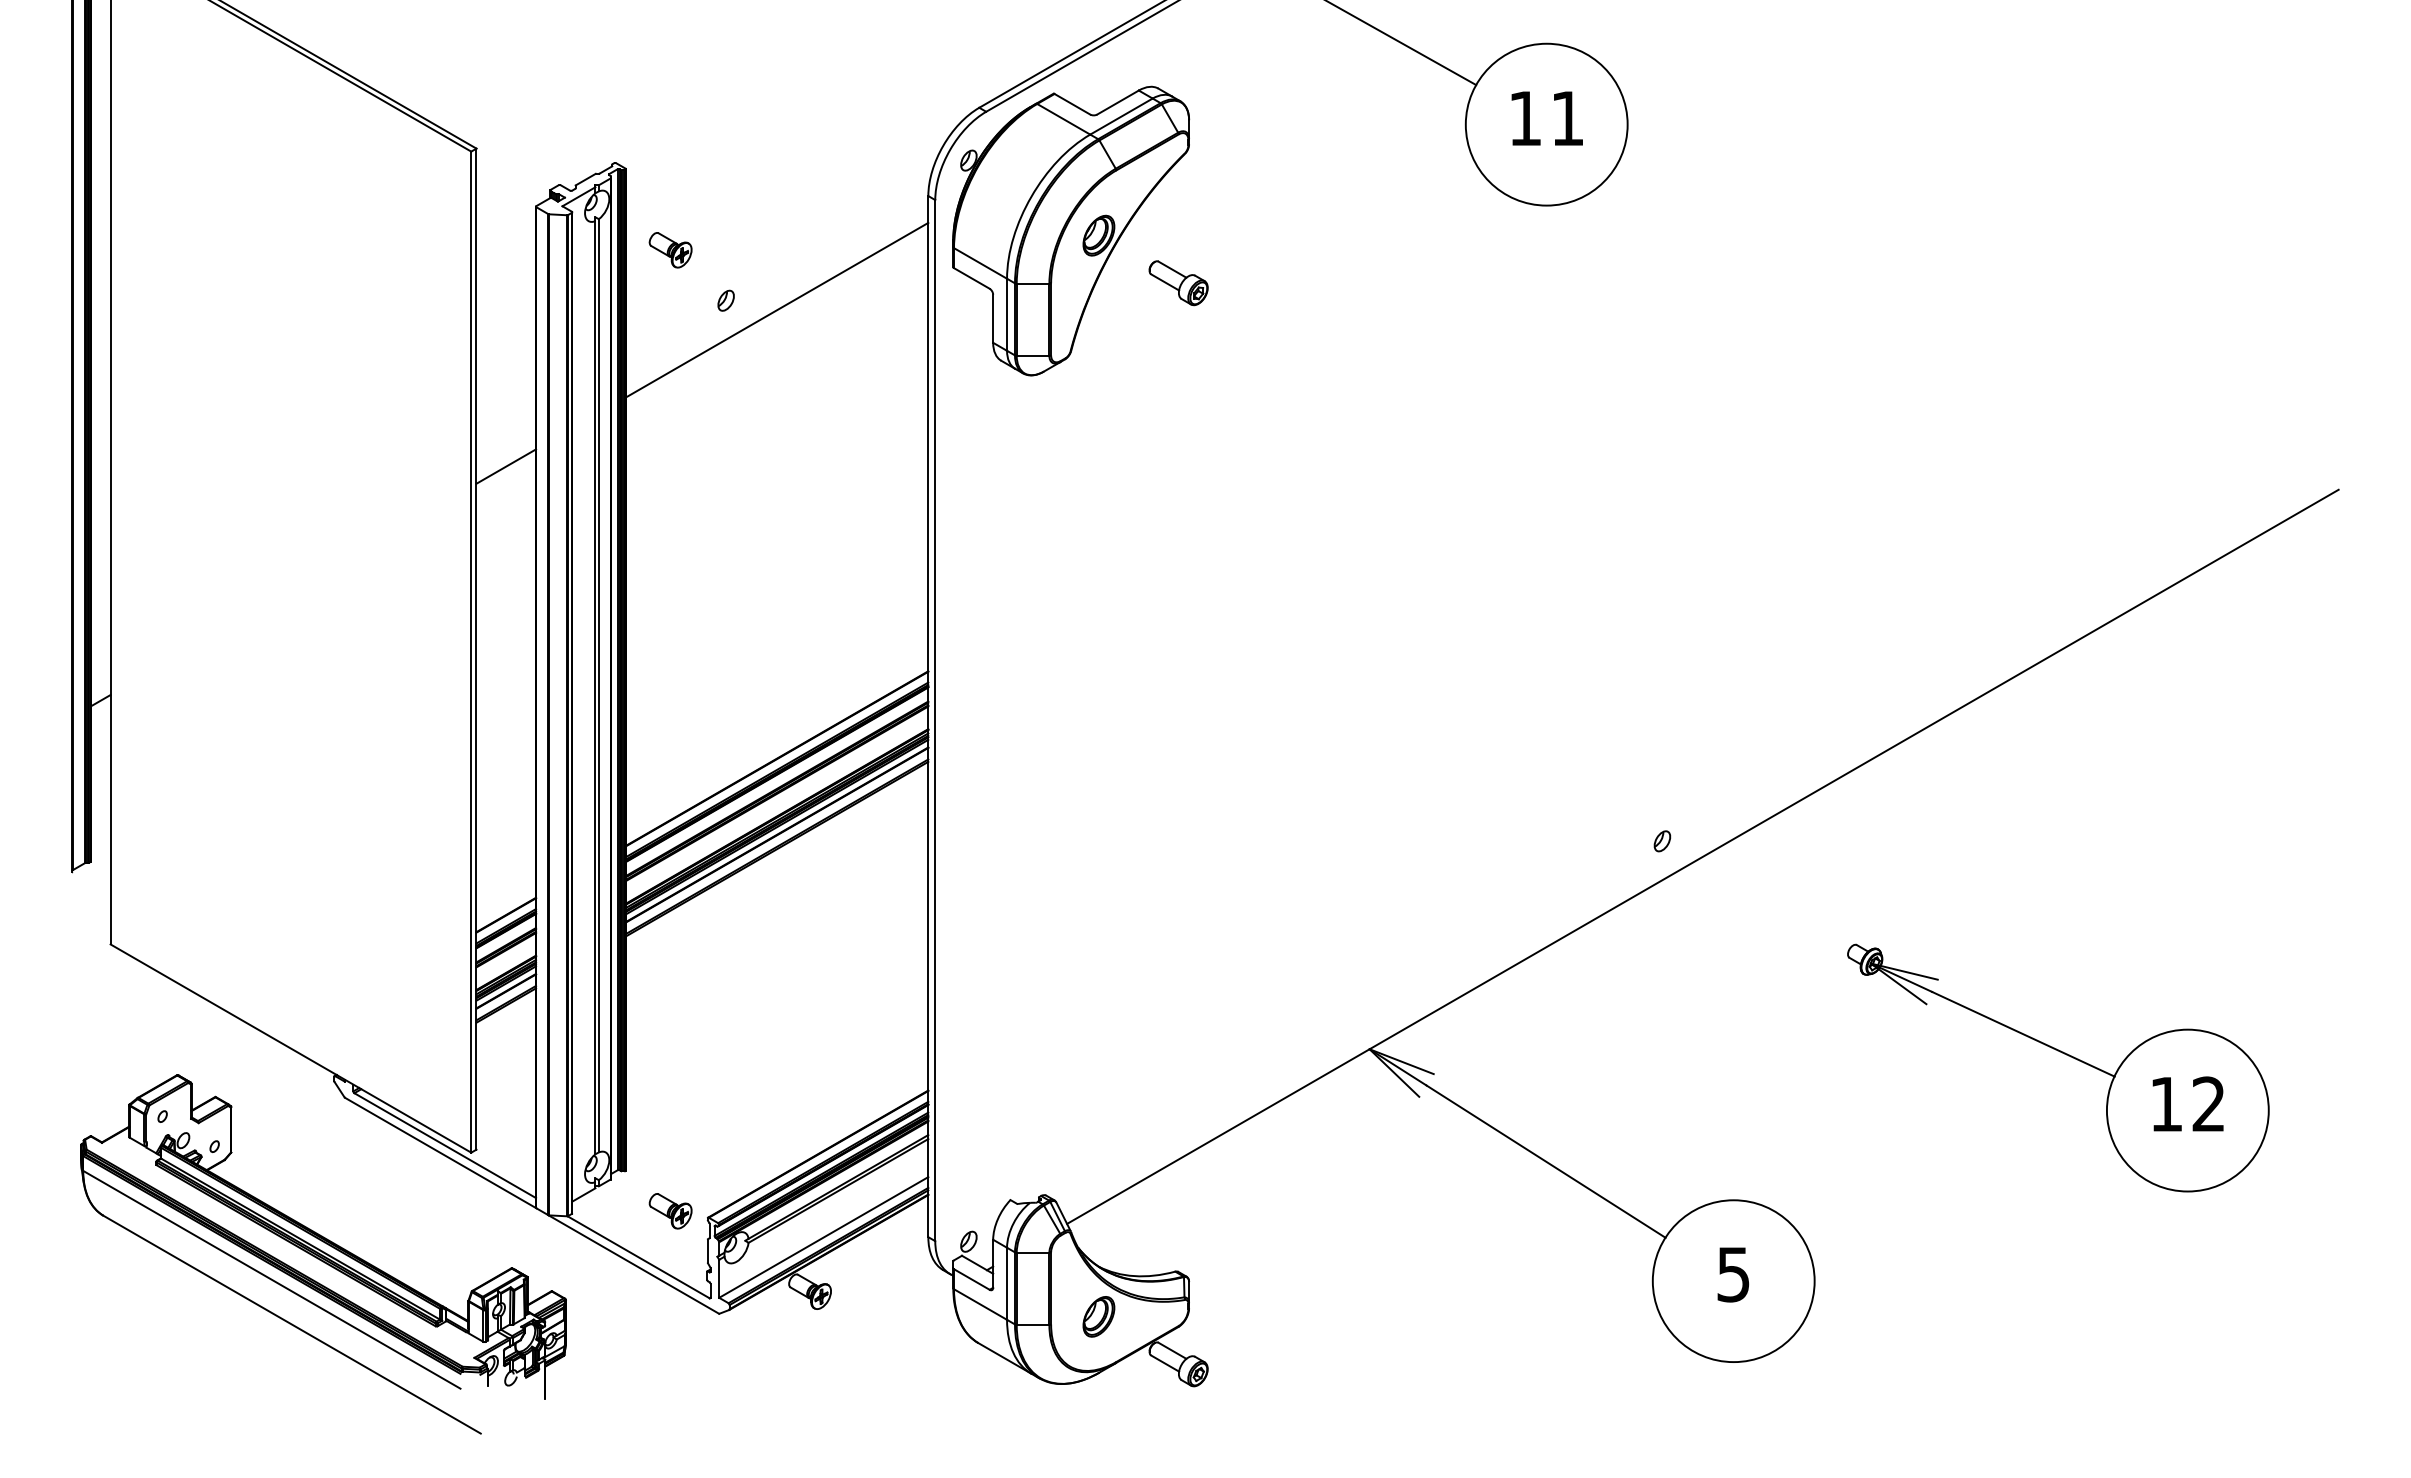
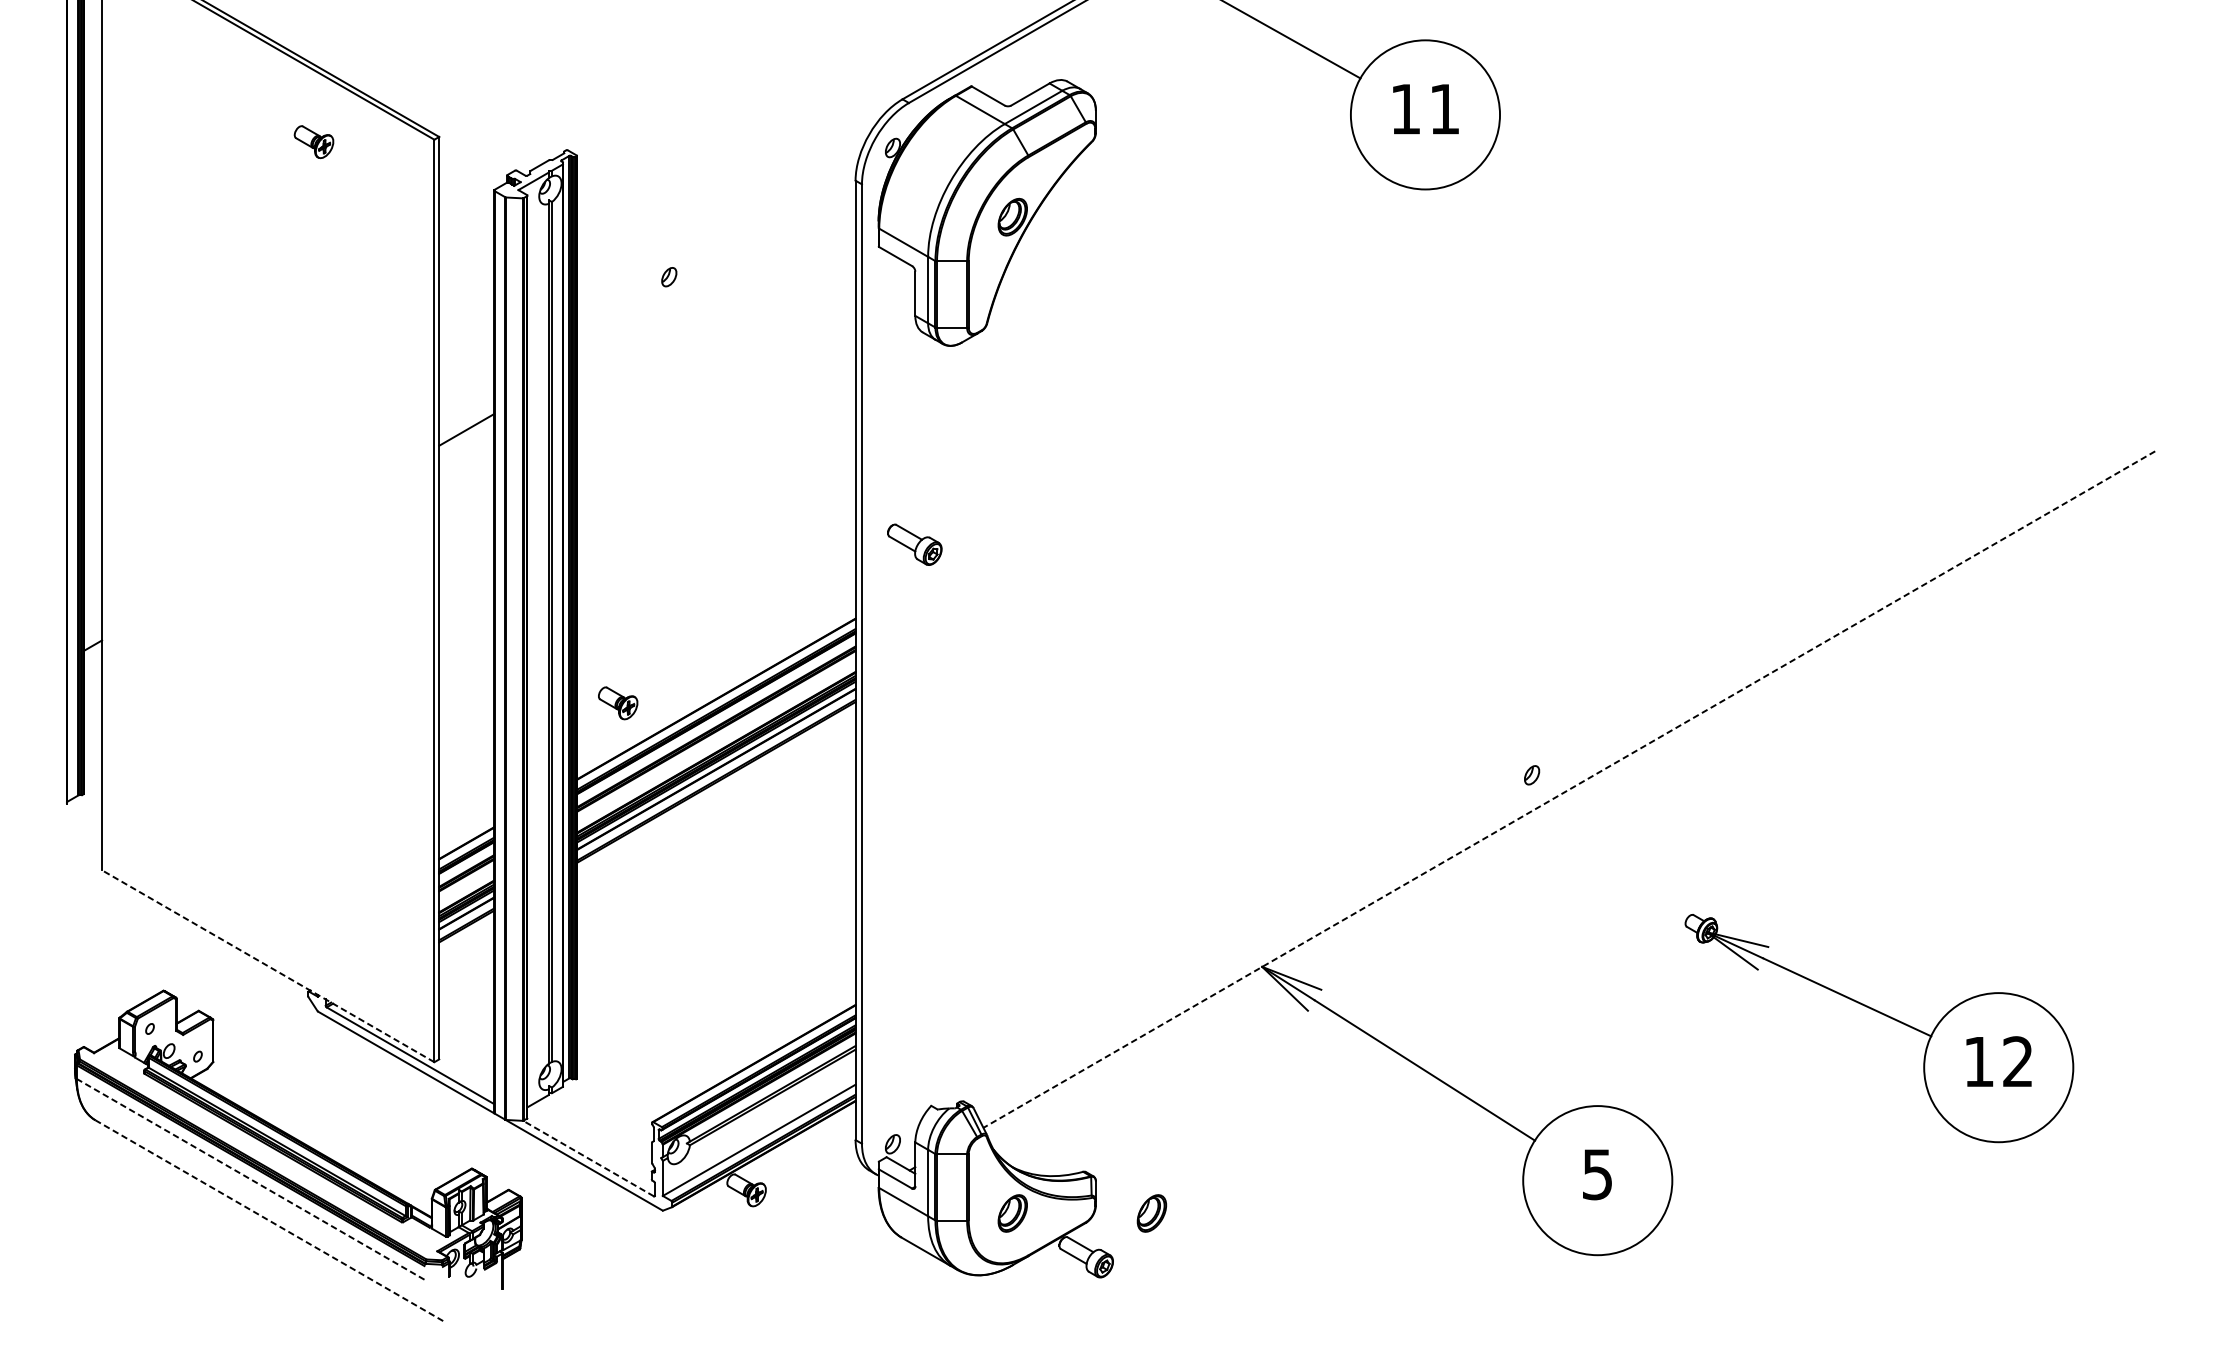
part: (670, 250) -> (313, 142), moved
part: (1178, 283) -> (914, 545), moved
line: (777, 309) -> (716, 285), removed
line: (1702, 857) -> (1568, 790), solid -> dashed
line: (290, 1048) -> (267, 966), solid -> dashed
part: (2064, 1054) -> (1885, 1015), moved
part: (670, 1211) -> (617, 703), moved
line: (638, 1257) -> (588, 1158), solid -> dashed
line: (271, 1279) -> (250, 1179), solid -> dashed
part: (1249, 1316) -> (1151, 1213), added
line: (292, 1324) -> (269, 1220), solid -> dashed

